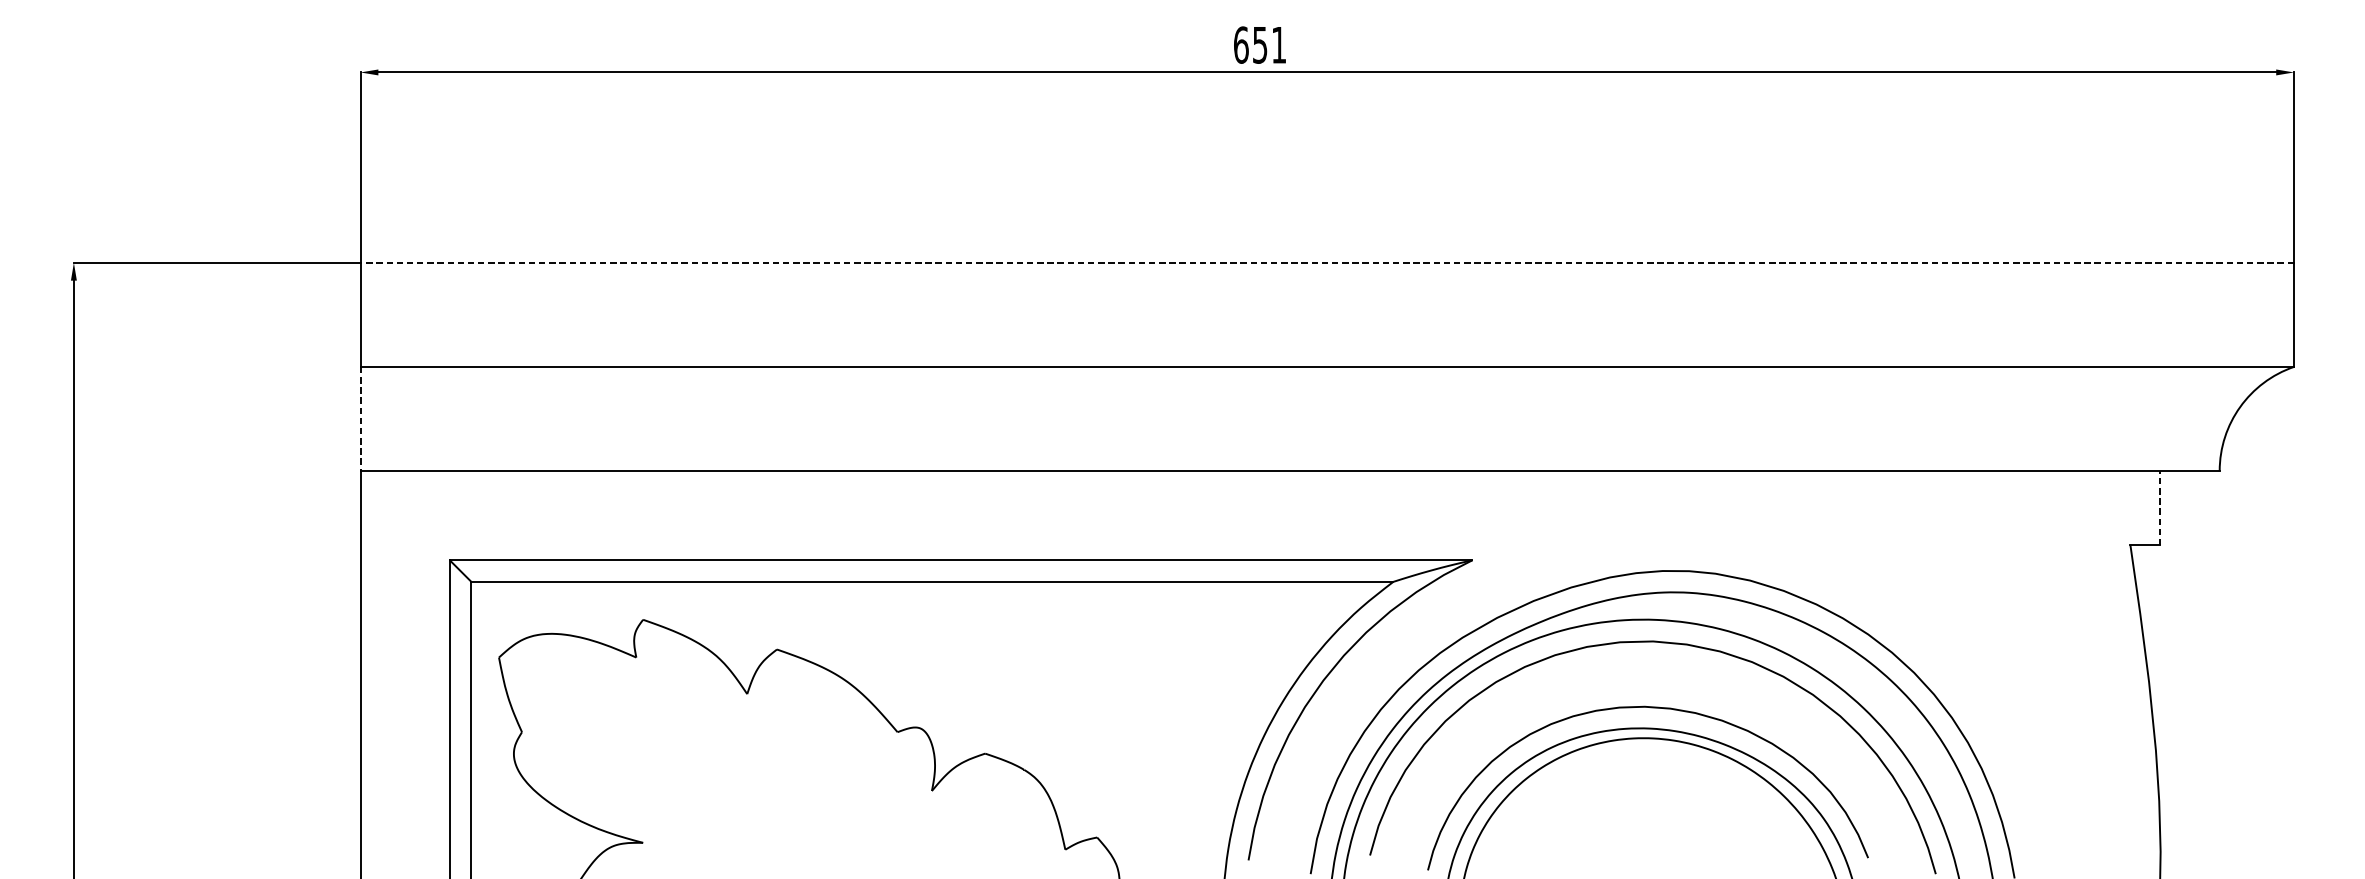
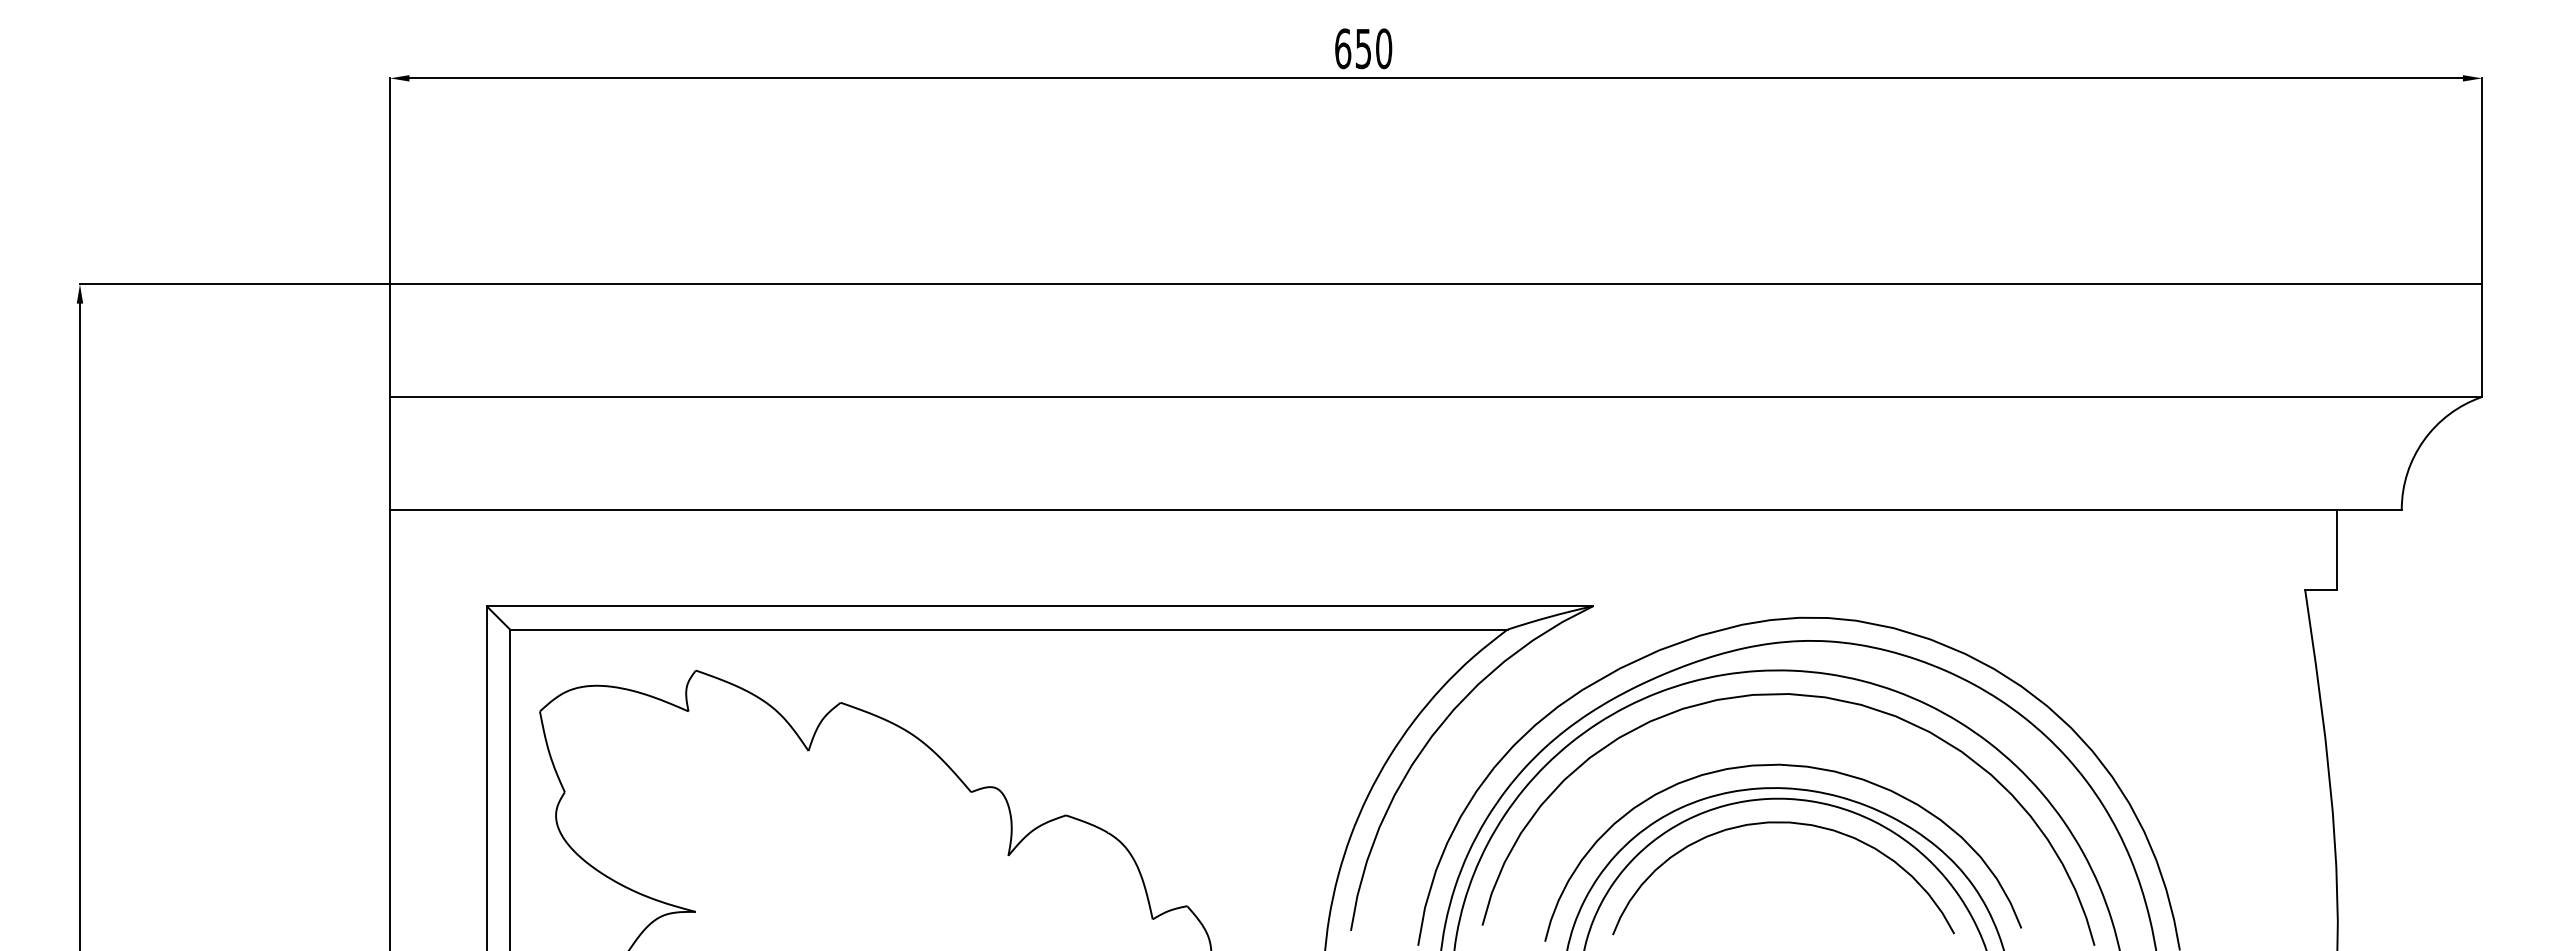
text: (1279, 44) -> (1384, 48), 651 -> 650
line: (1326, 262) -> (1435, 284), dashed -> solid
line: (360, 419) -> (390, 453), dashed -> solid
line: (2160, 507) -> (2337, 549), dashed -> solid
curve: (1648, 761) -> (1783, 823), added

